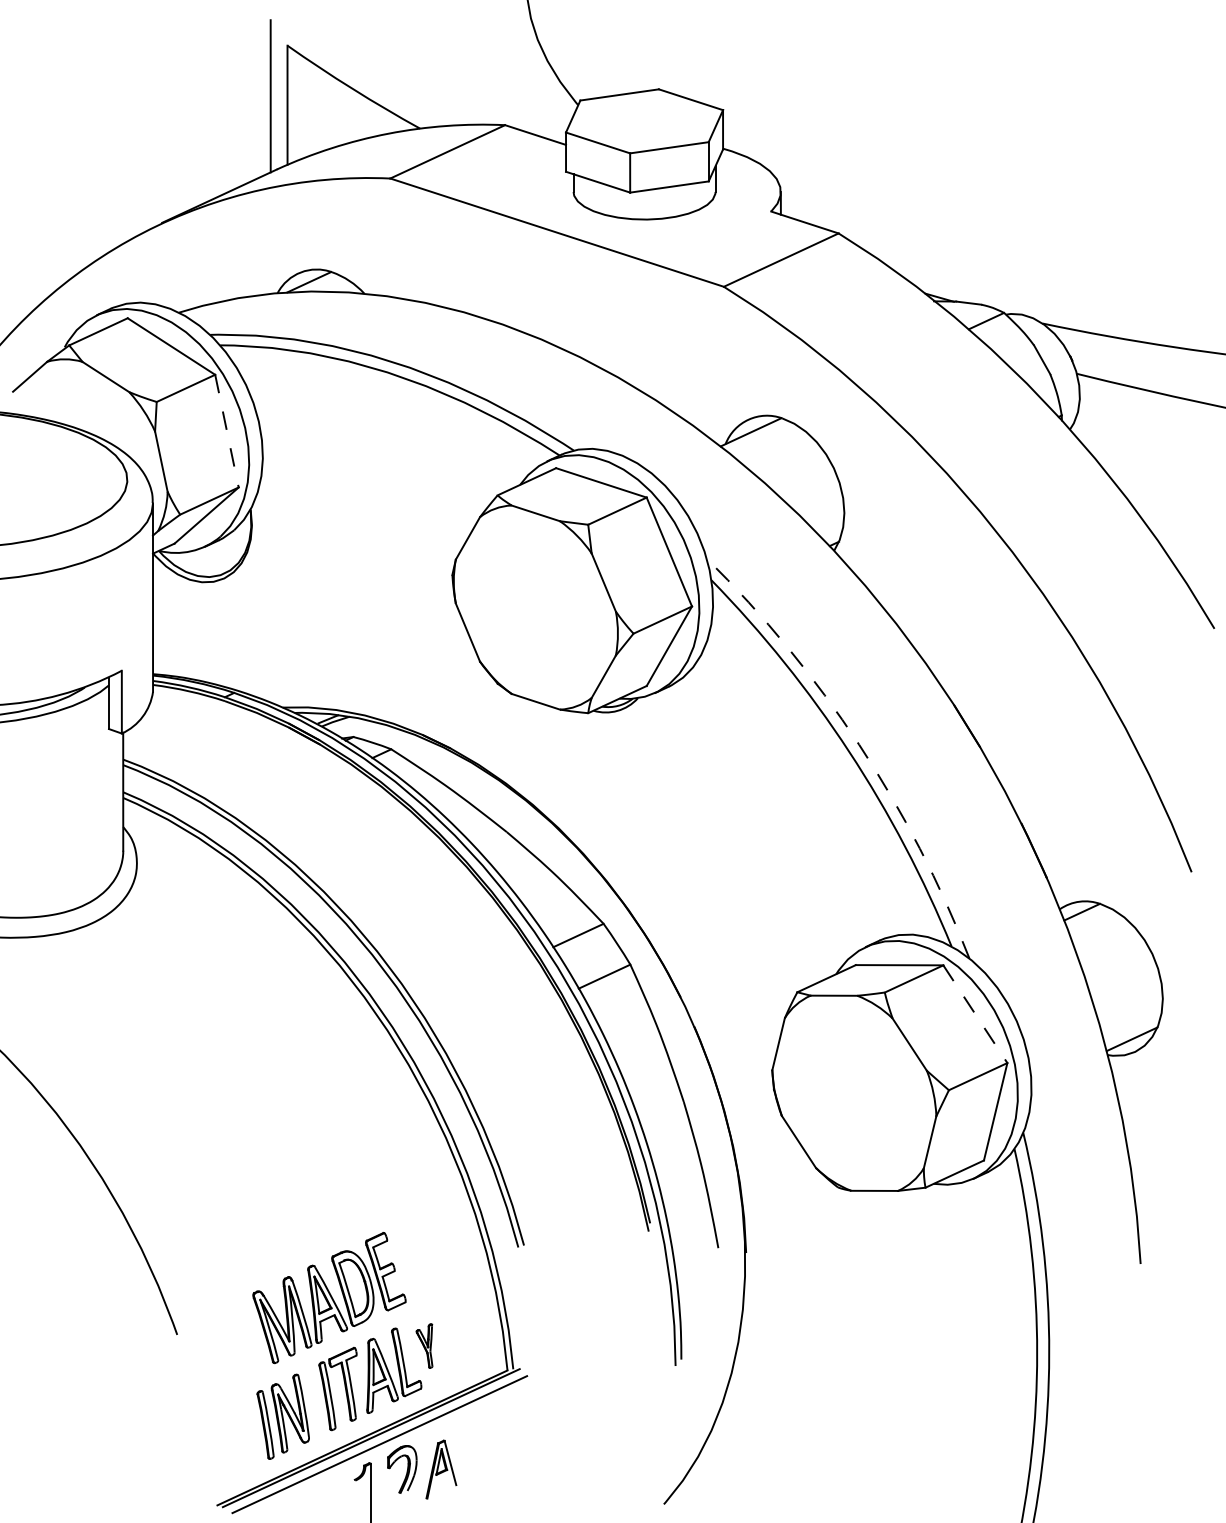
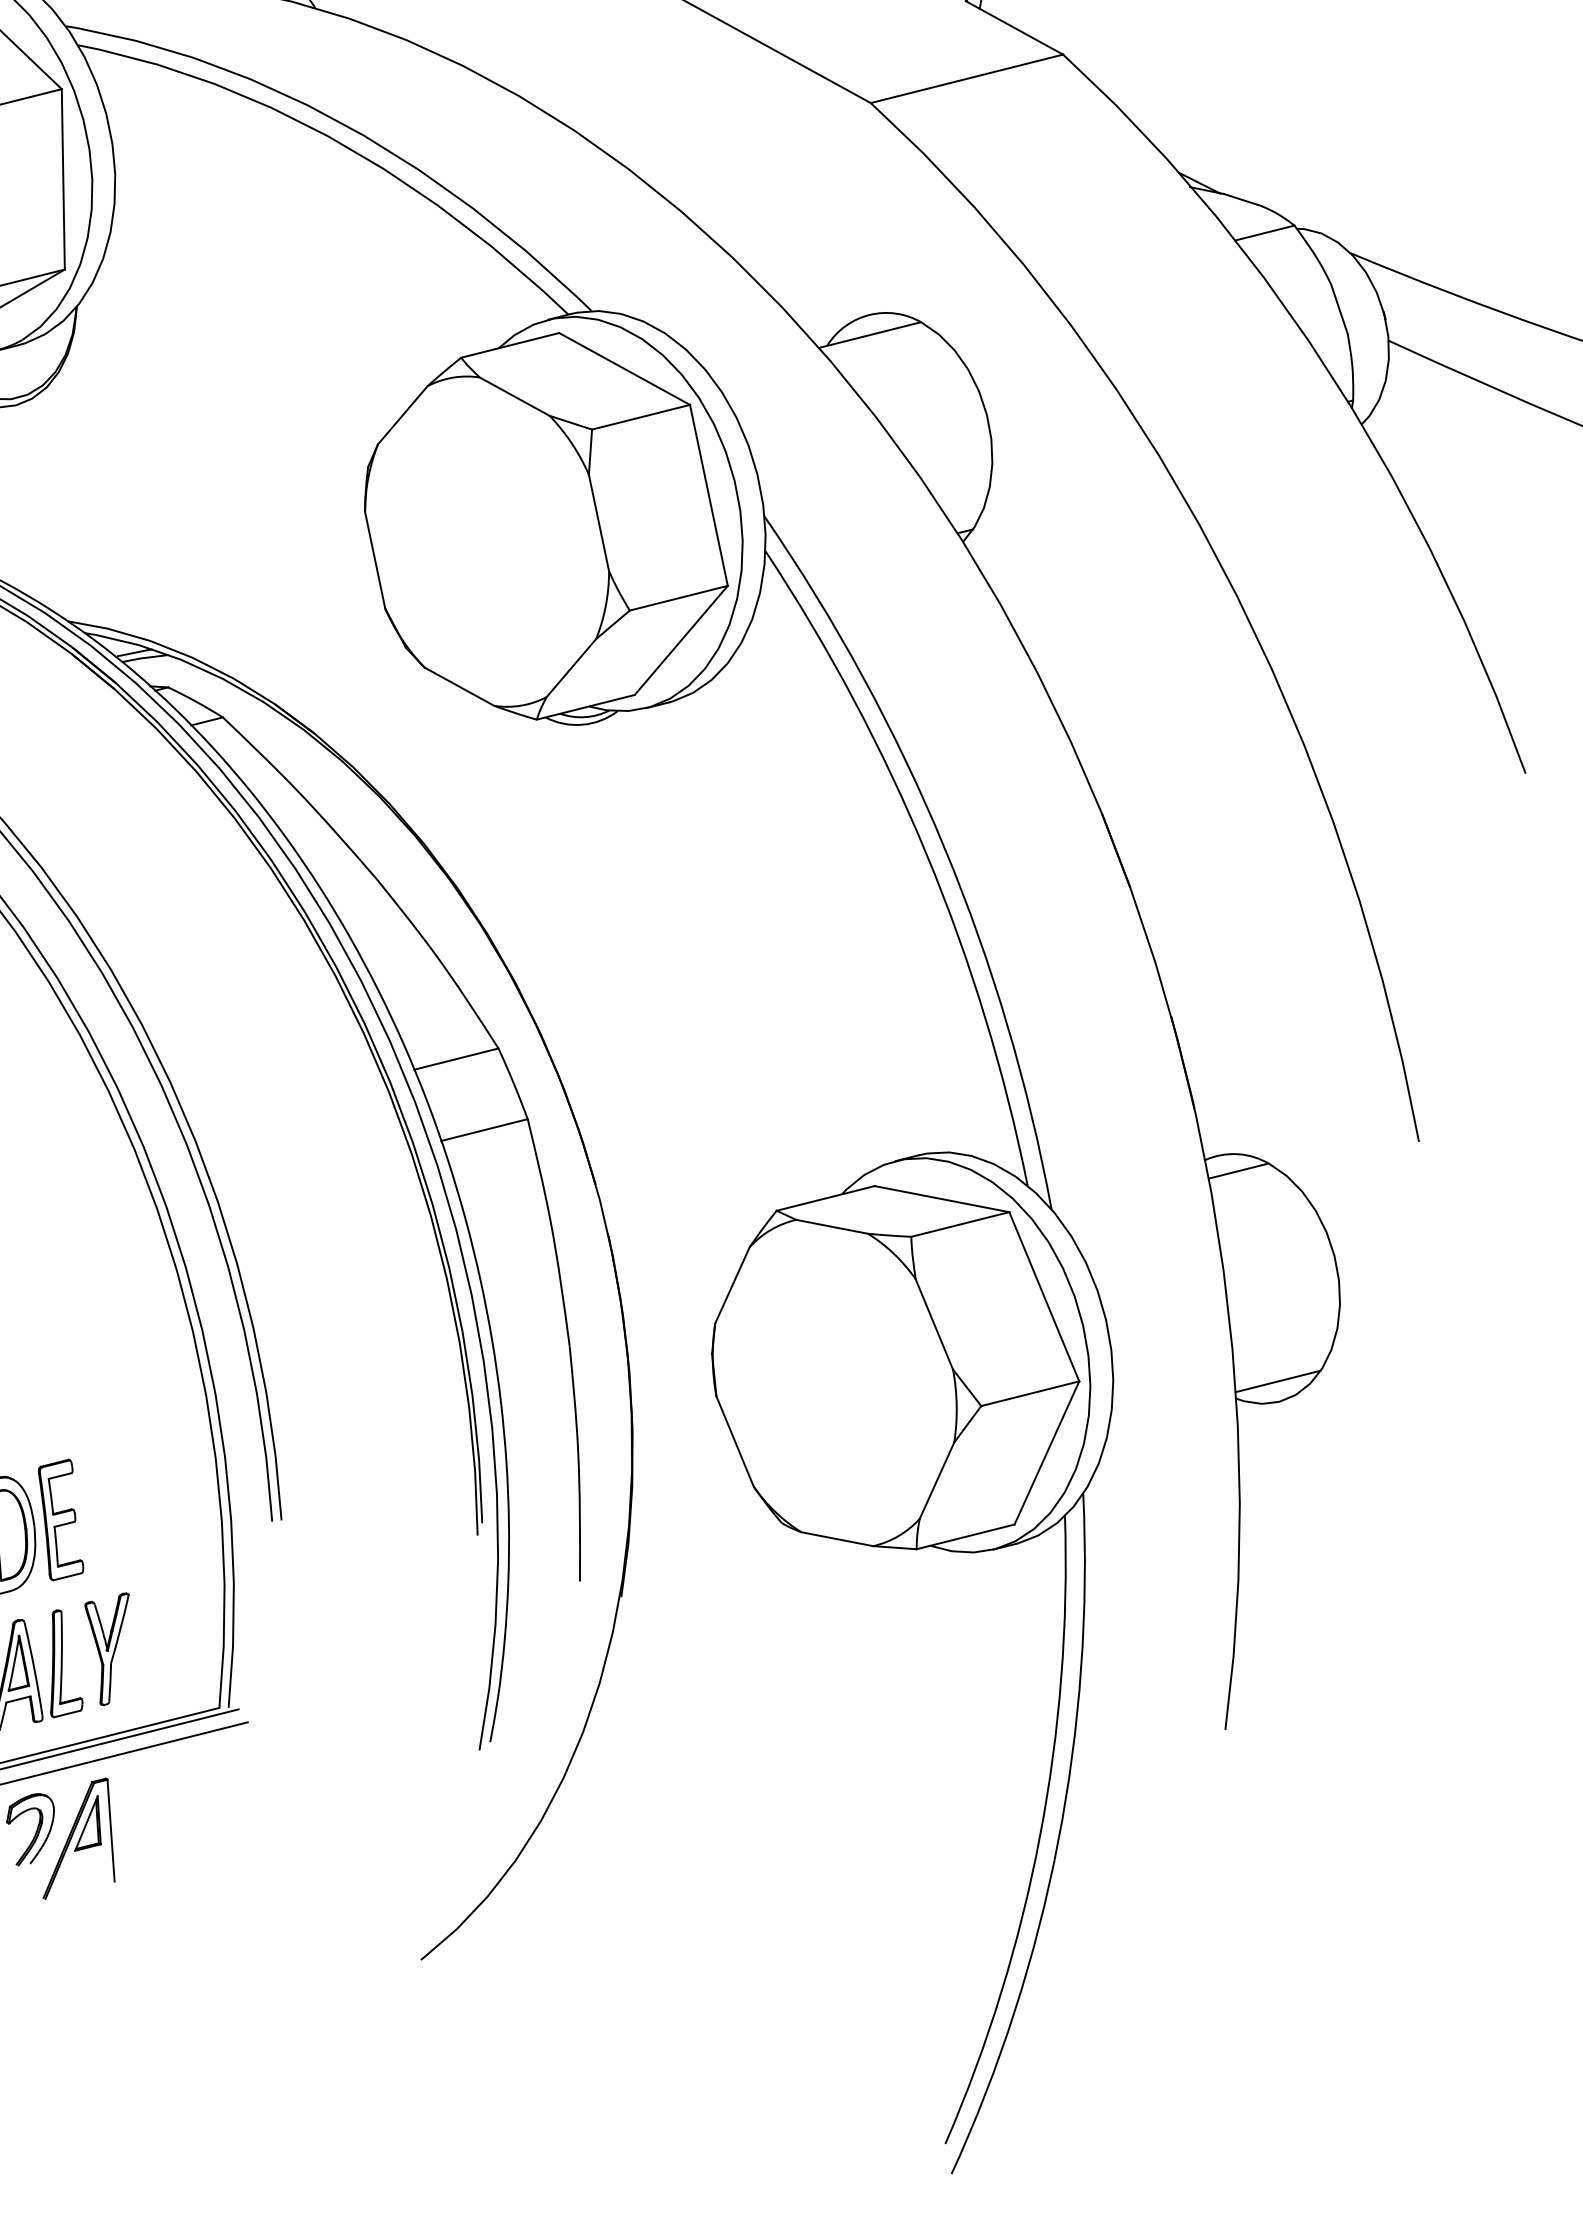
line: (226, 431) -> (62, 179), dashed -> solid
arc: (859, 744) -> (945, 847), dashed -> solid
line: (975, 1014) -> (1044, 1297), dashed -> solid
part: (424, 1345) -> (98, 1645), size x1.67
part: (441, 1469) -> (88, 1840), size x1.43

